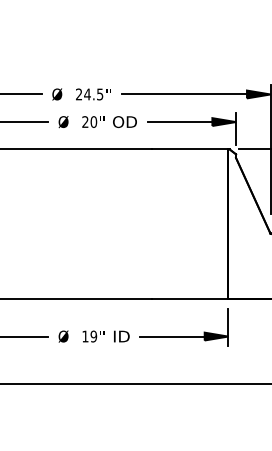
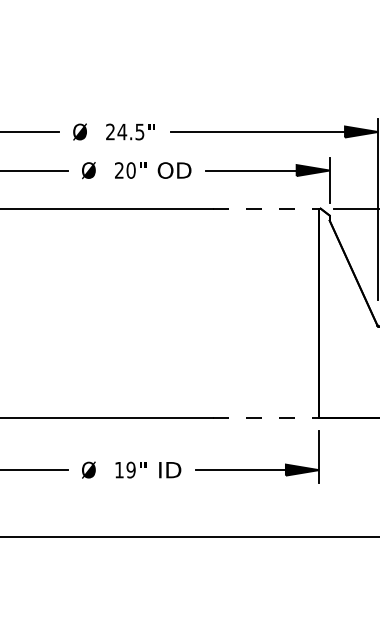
line: (190, 149) -> (266, 208), solid -> dashed
line: (190, 299) -> (266, 418), solid -> dashed

